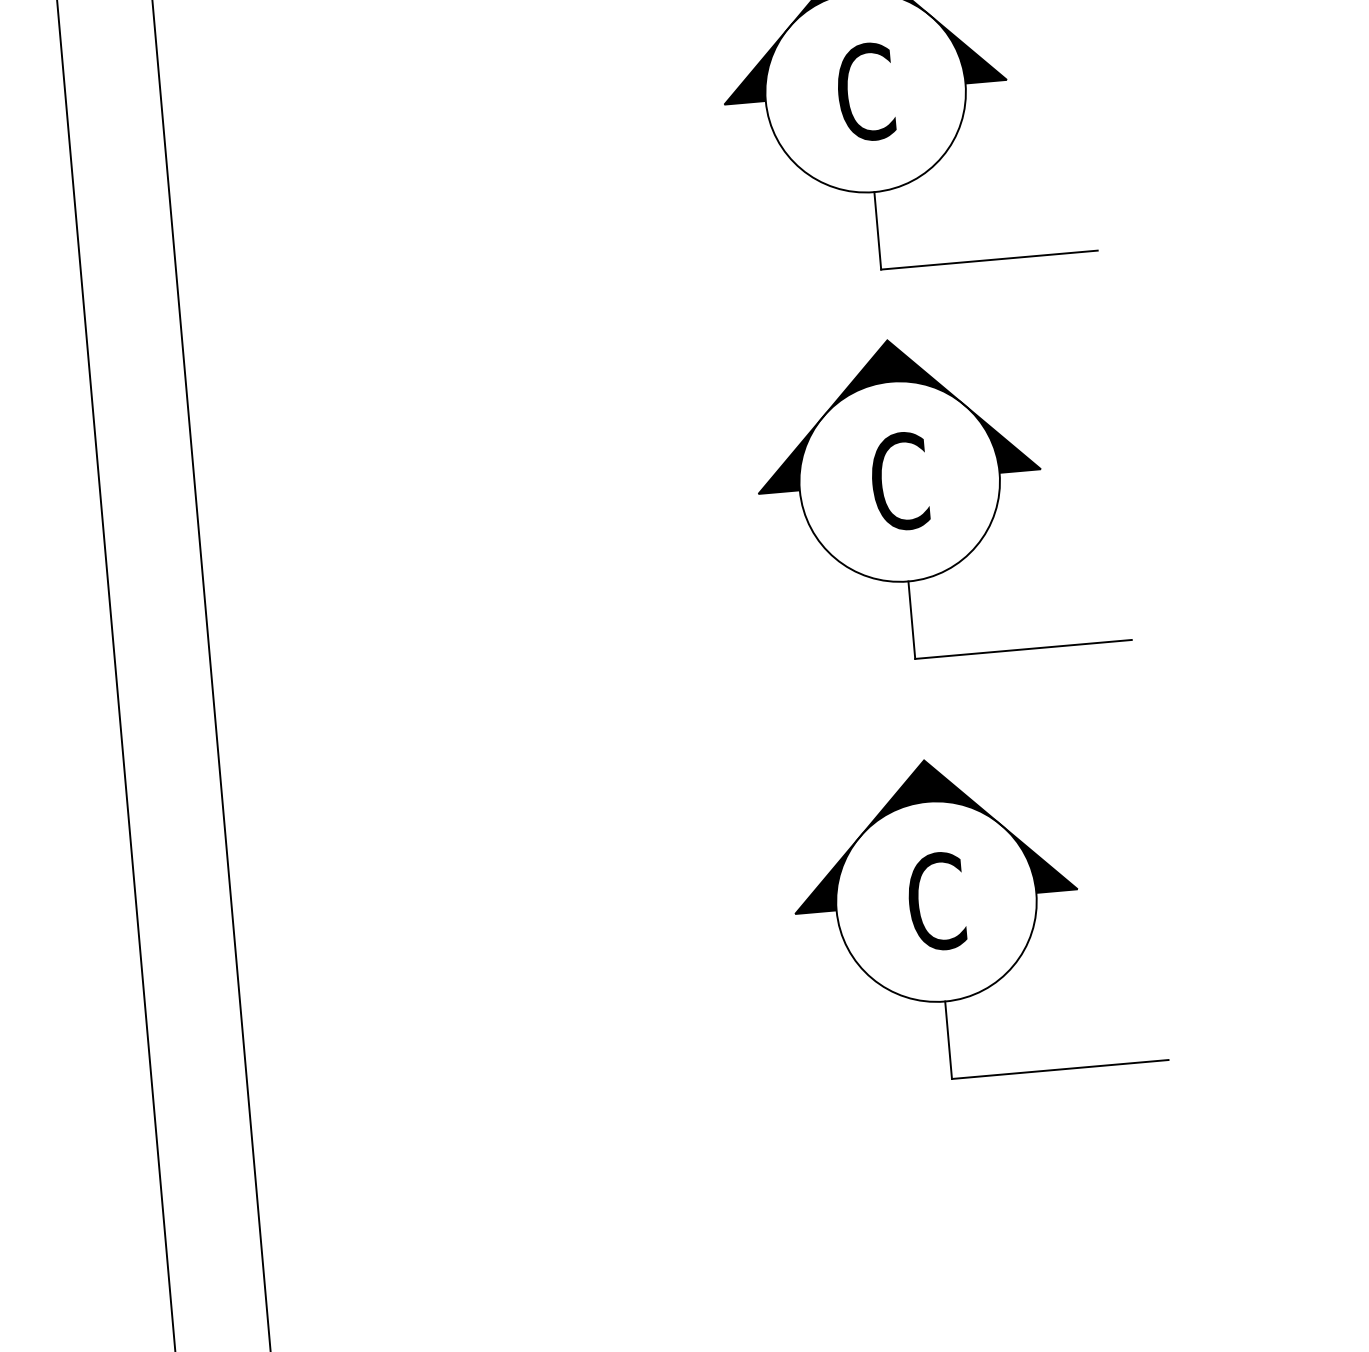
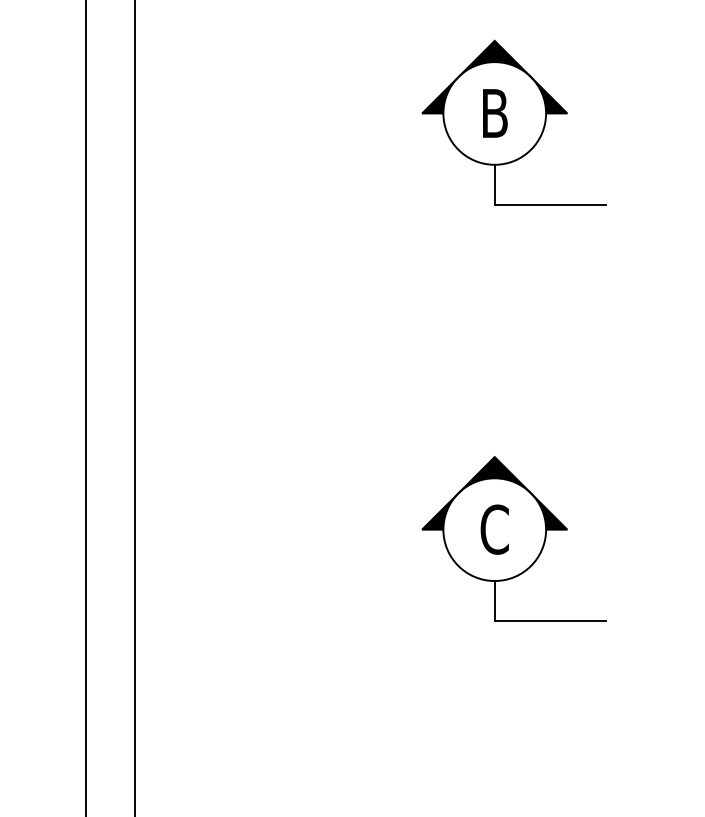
text: (865, 92) -> (494, 113), C -> B
part: (937, 495) -> (513, 322), removed

